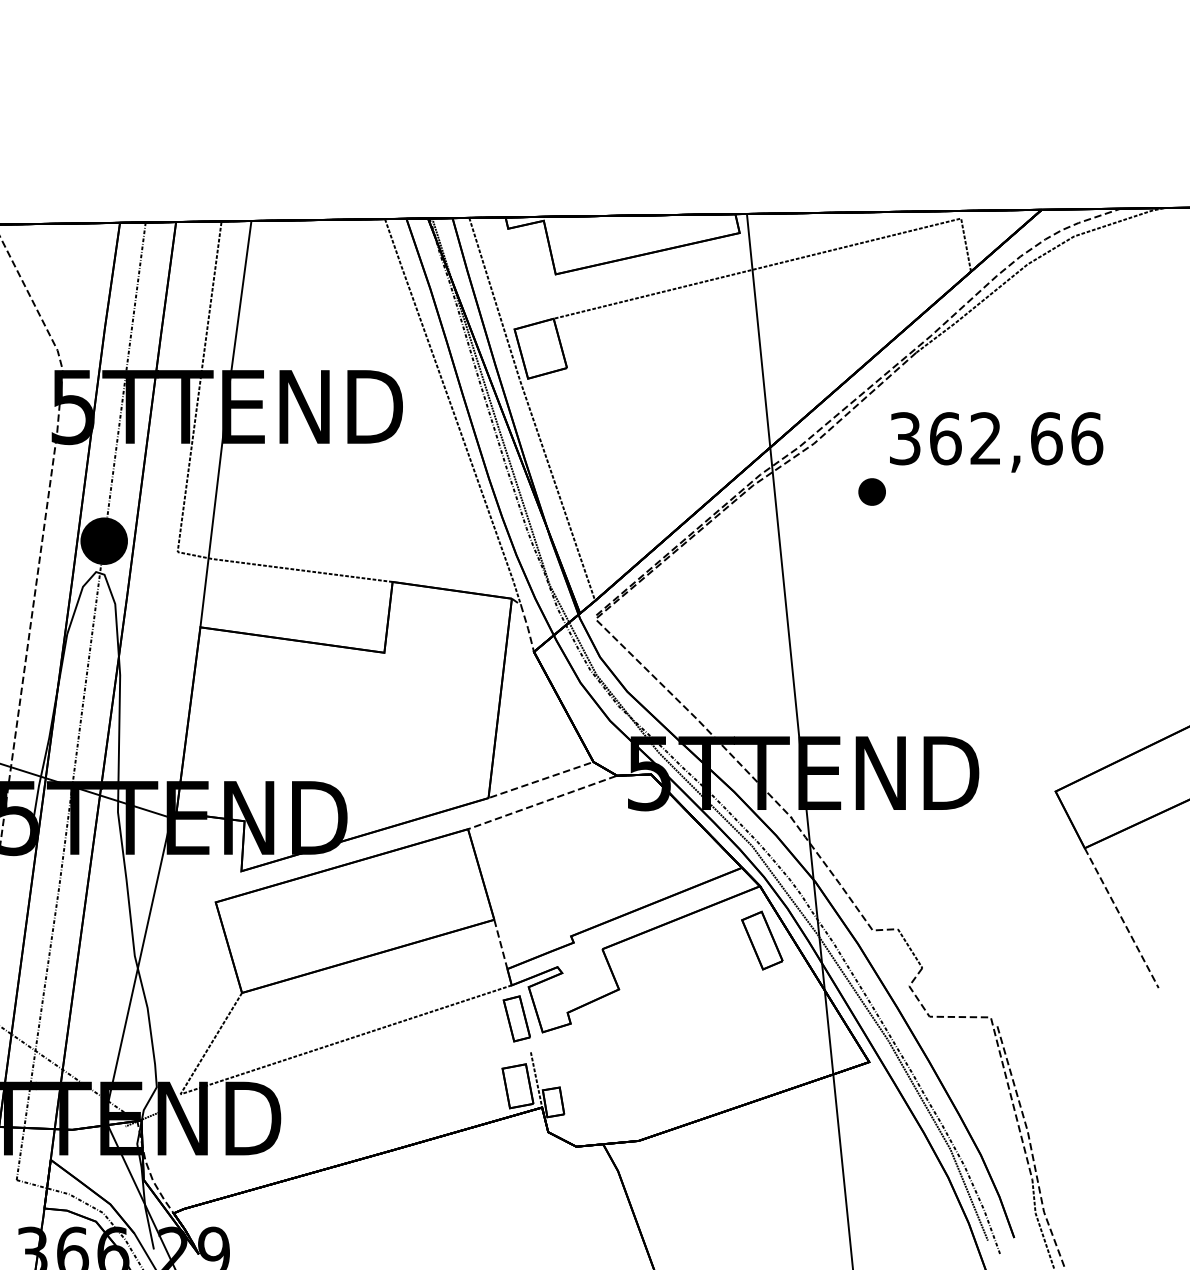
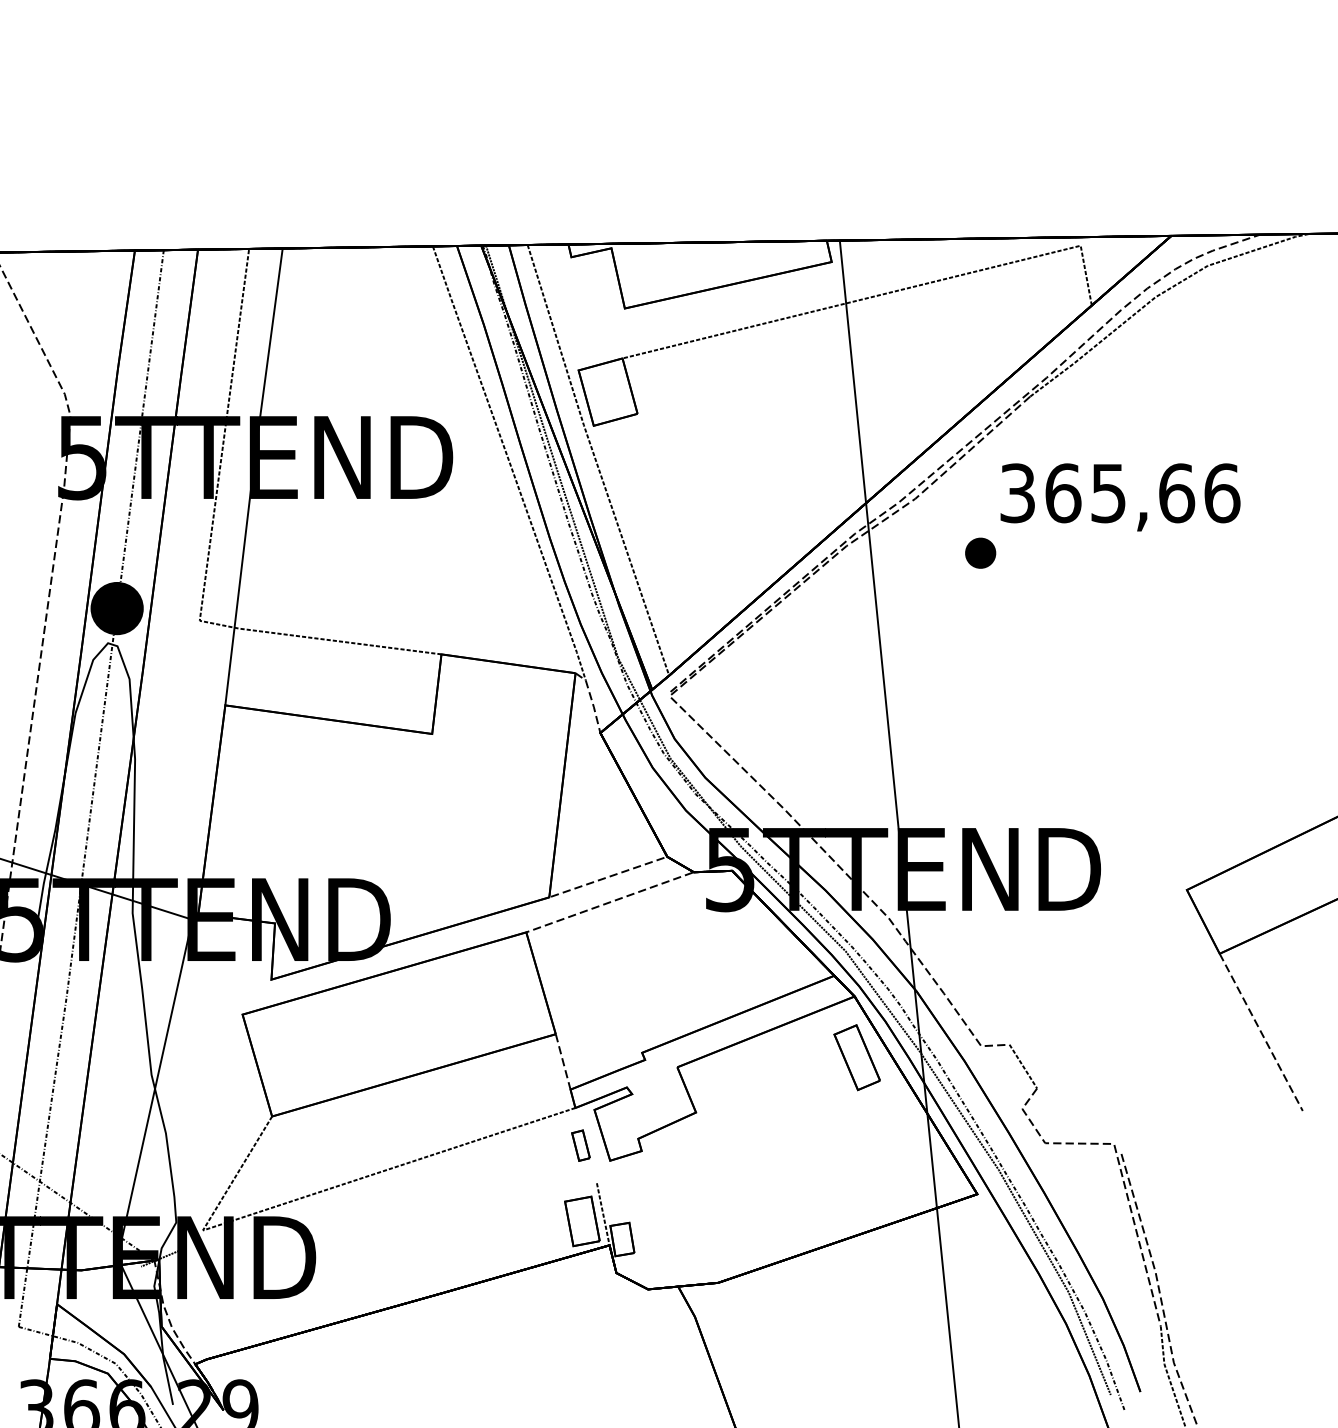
text: (985, 438) -> (1108, 493), 362,66 -> 365,66
part: (516, 1018) -> (580, 1145), size x0.6

